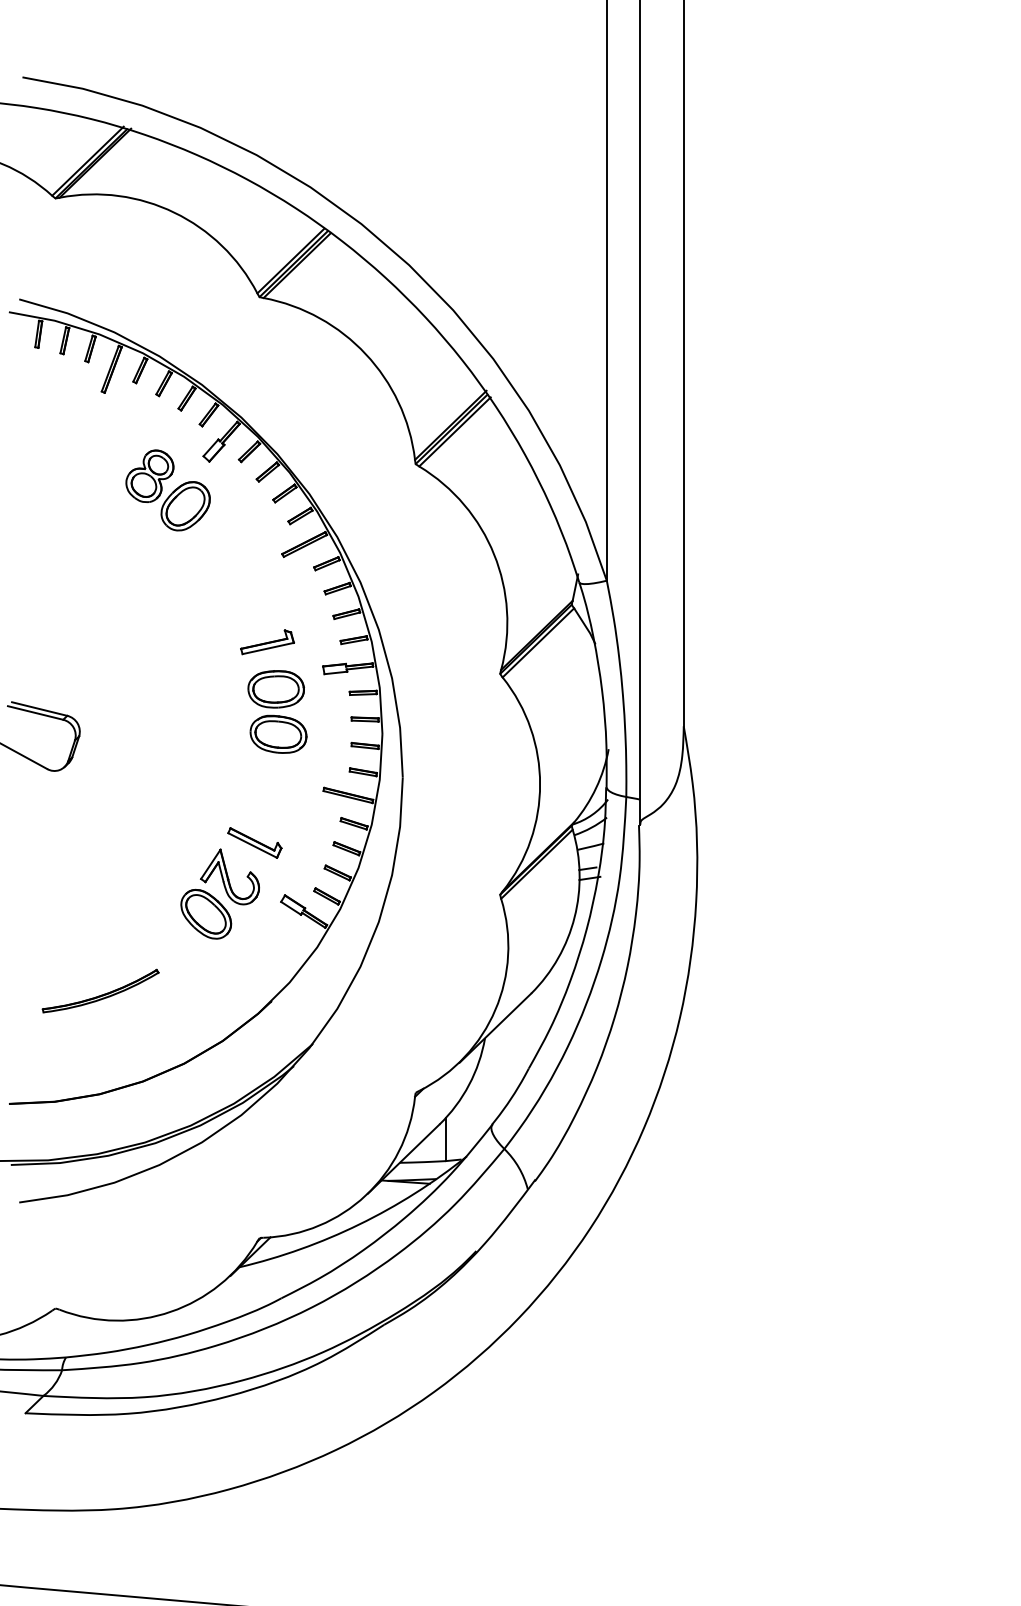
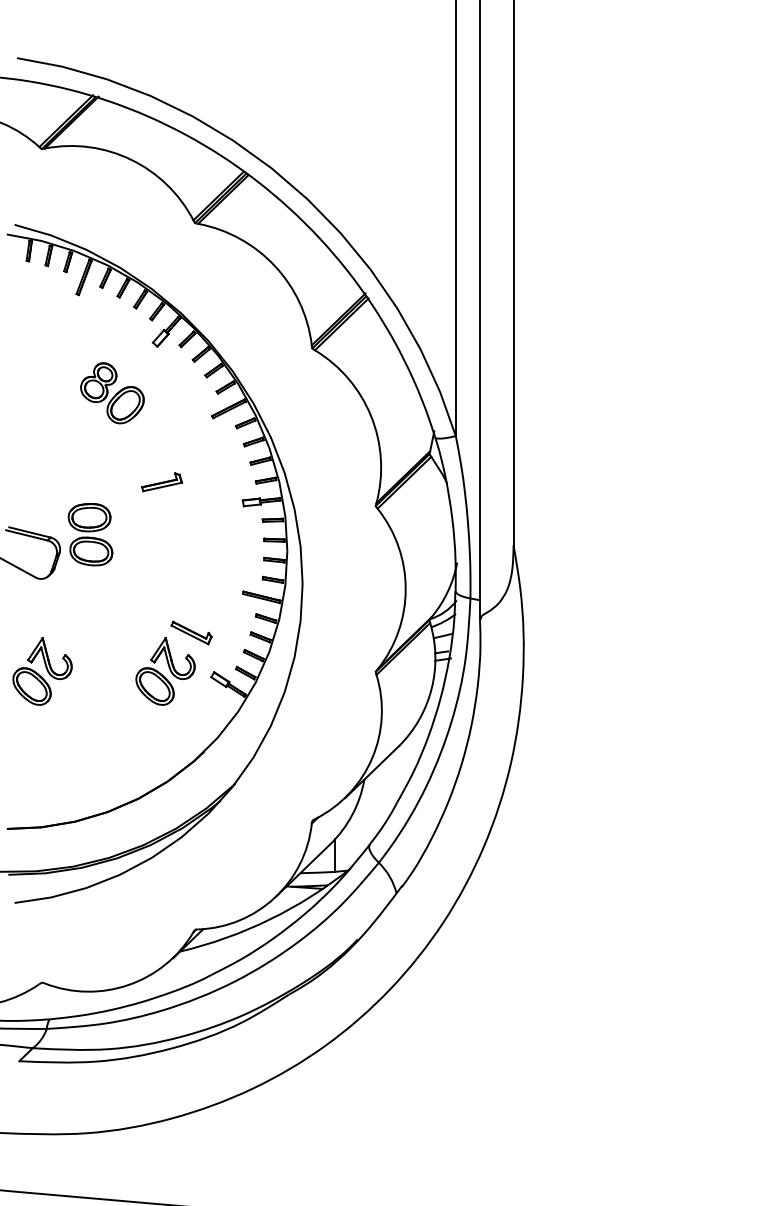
part: (168, 490) -> (112, 393), moved
part: (266, 642) -> (161, 482), moved
part: (277, 711) -> (90, 534), moved
part: (56, 894) -> (42, 671), added
part: (100, 991) -> (75, 744), removed

